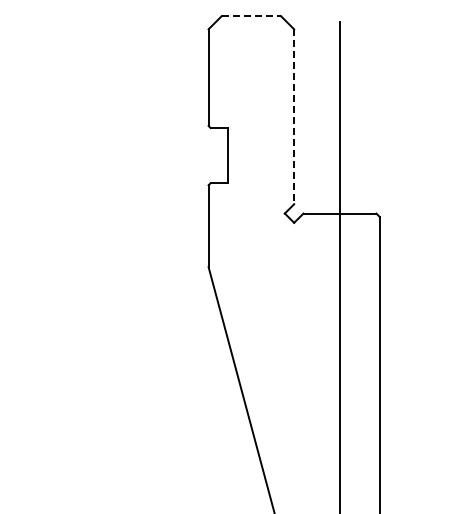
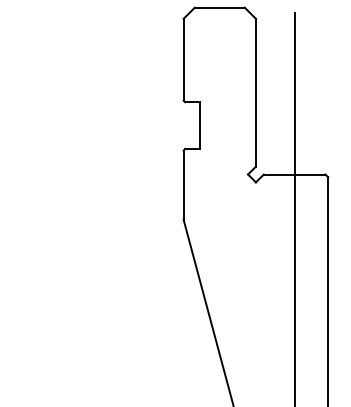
line: (251, 16) -> (219, 7), dashed -> solid
line: (294, 117) -> (256, 93), dashed -> solid

